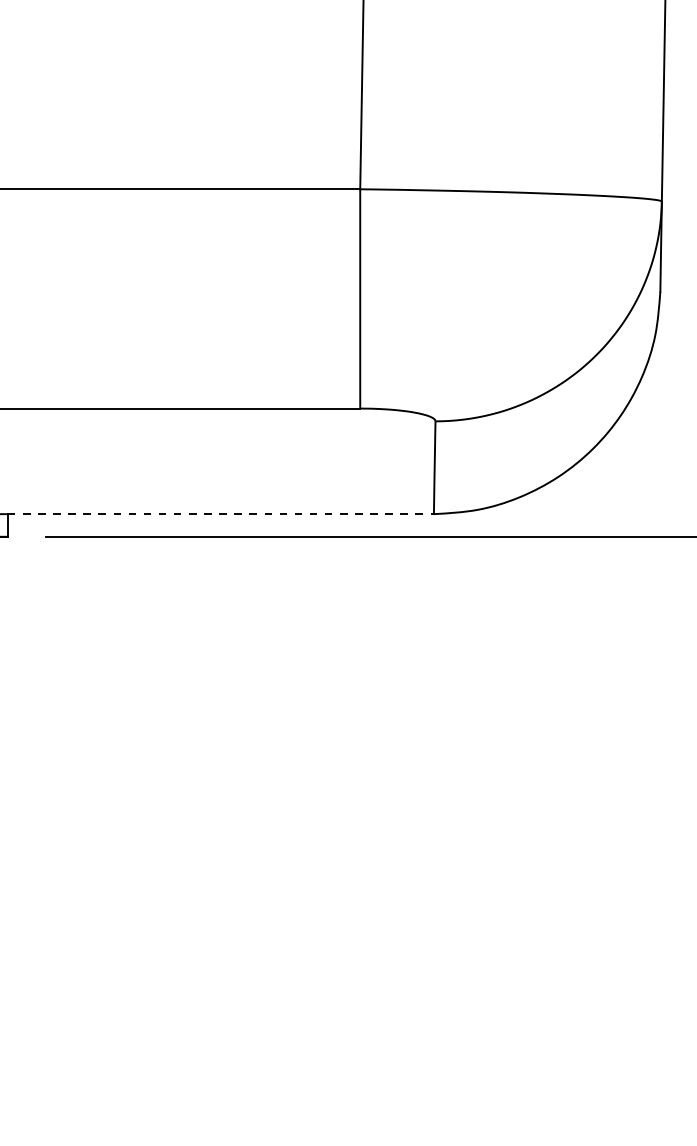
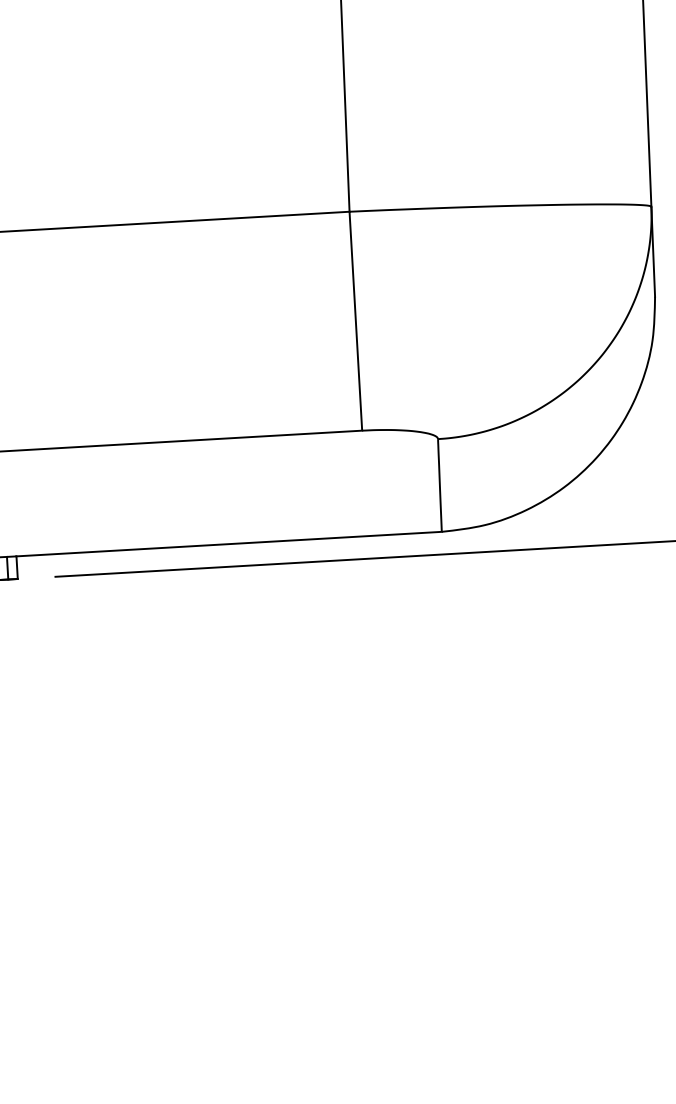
line: (221, 514) -> (229, 544), dashed -> solid

